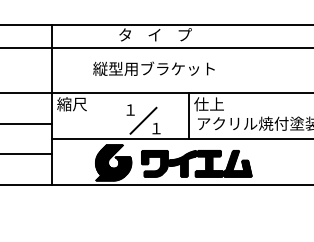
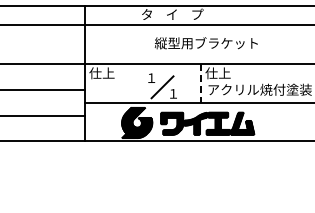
text: (152, 69) -> (205, 43), moved
text: (71, 104) -> (101, 73), 縮尺 -> 仕上
line: (189, 116) -> (201, 83), solid -> dashed

